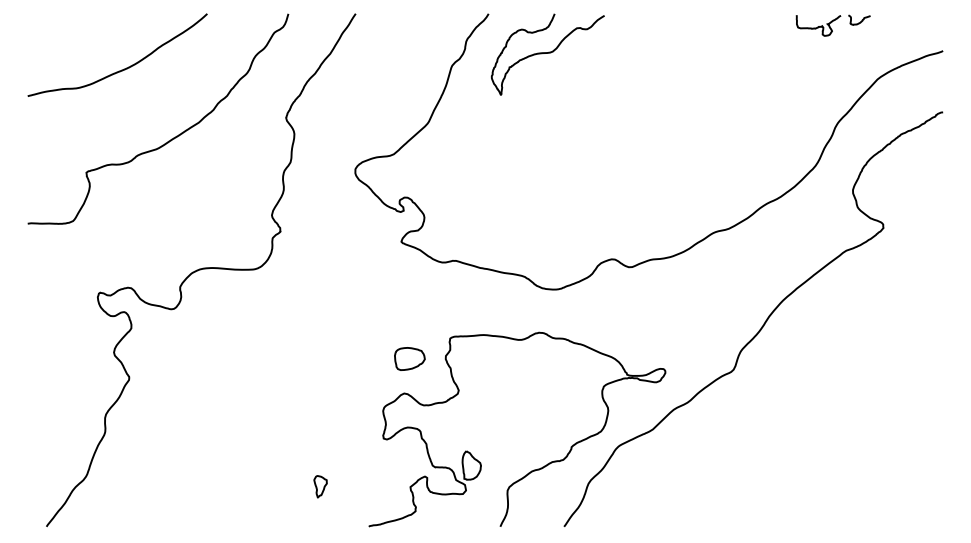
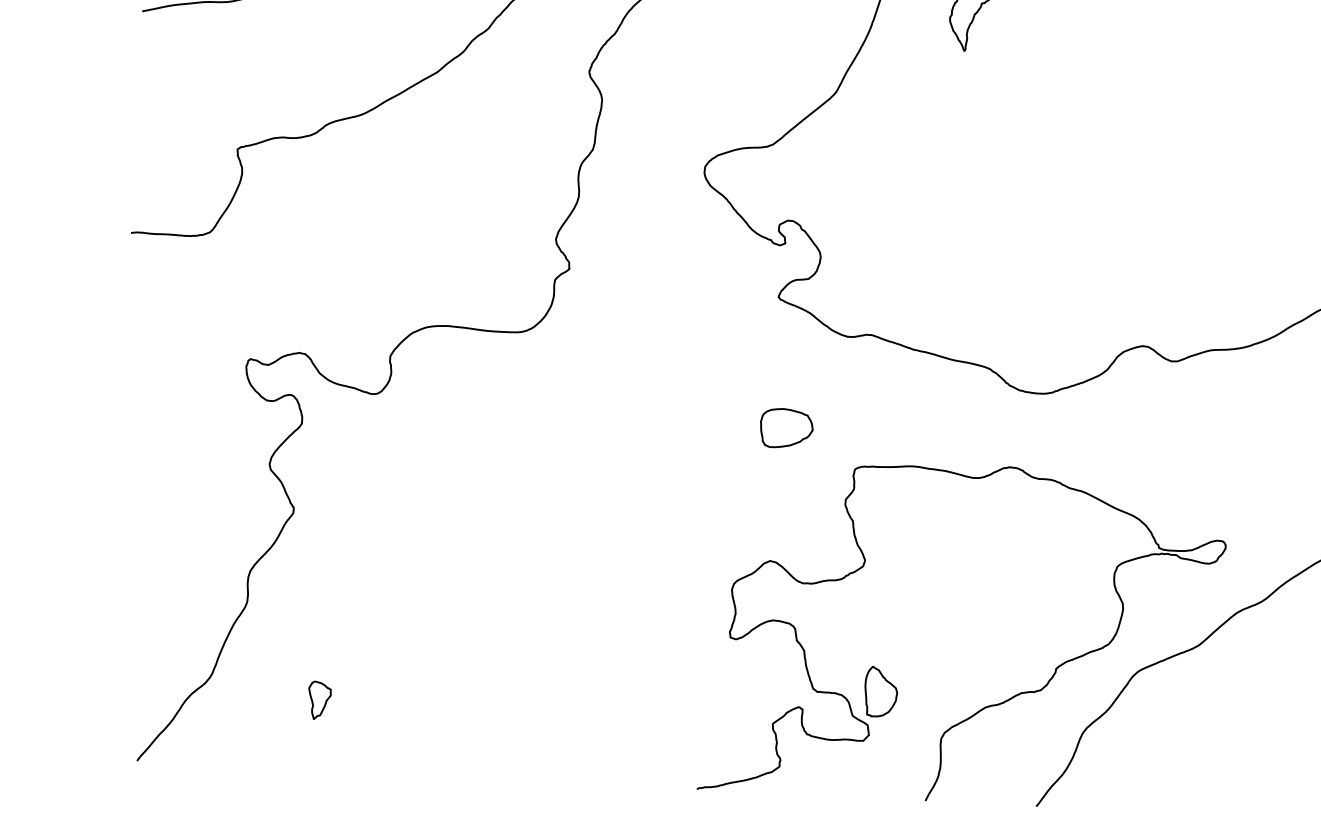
part: (409, 358) -> (786, 427), moved
part: (320, 486) -> (319, 700), moved

